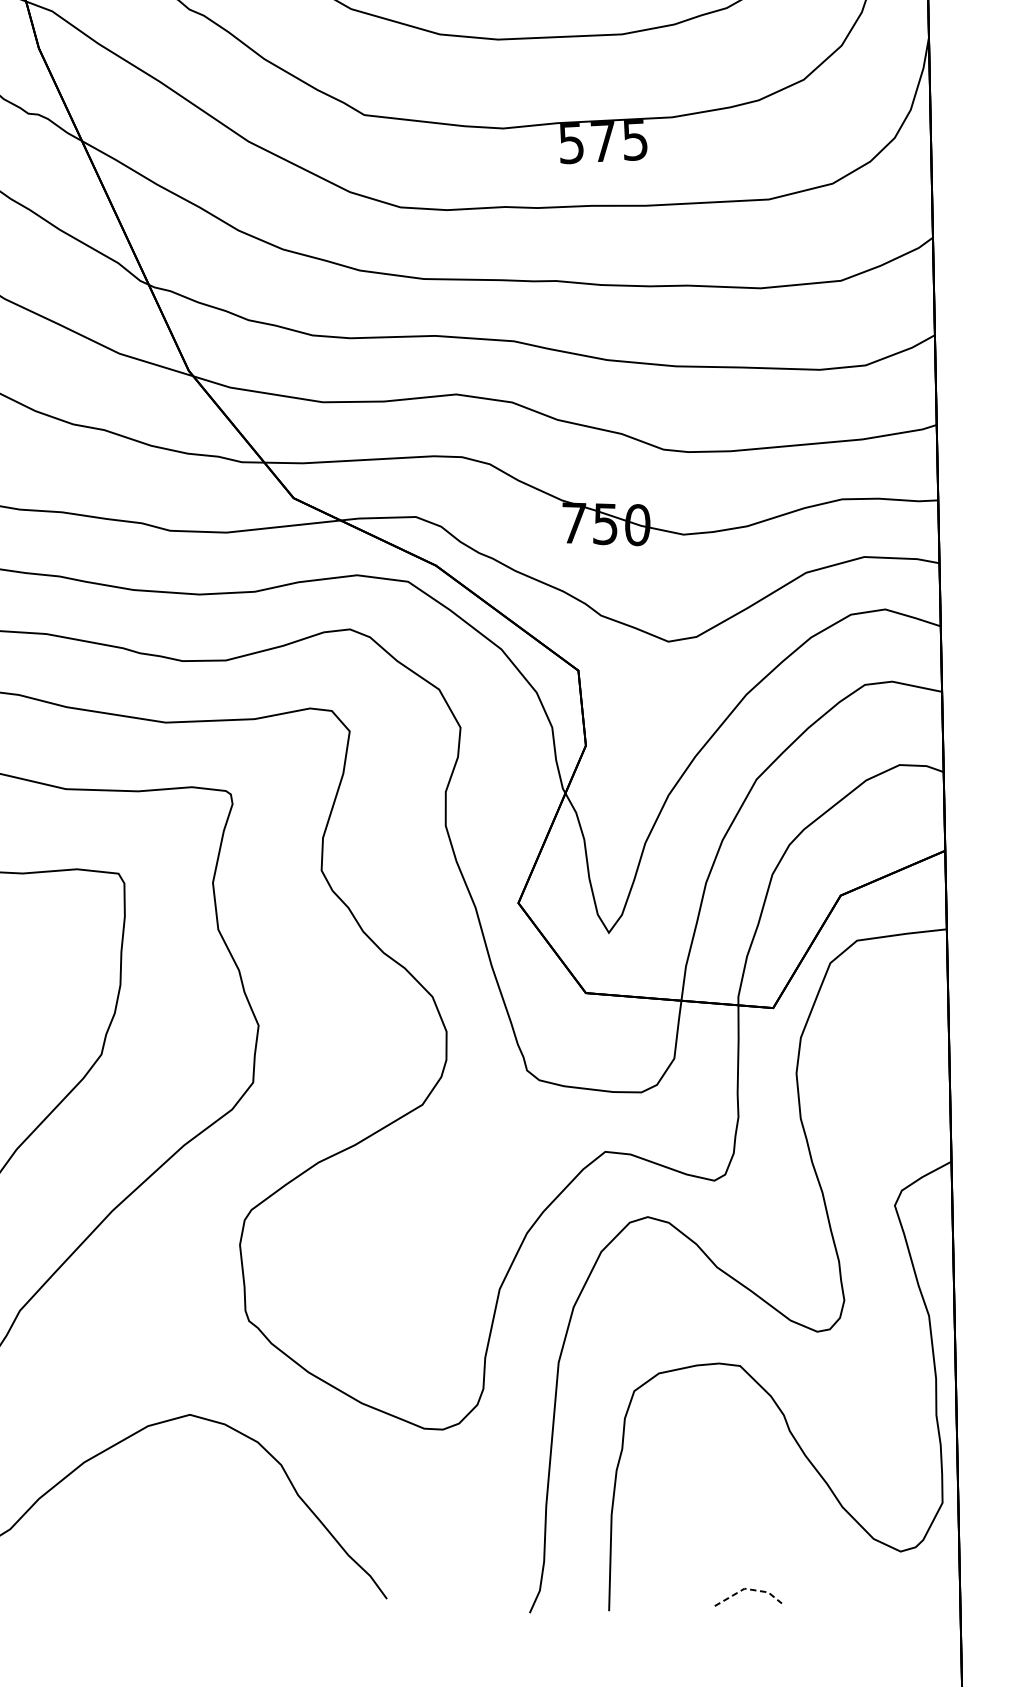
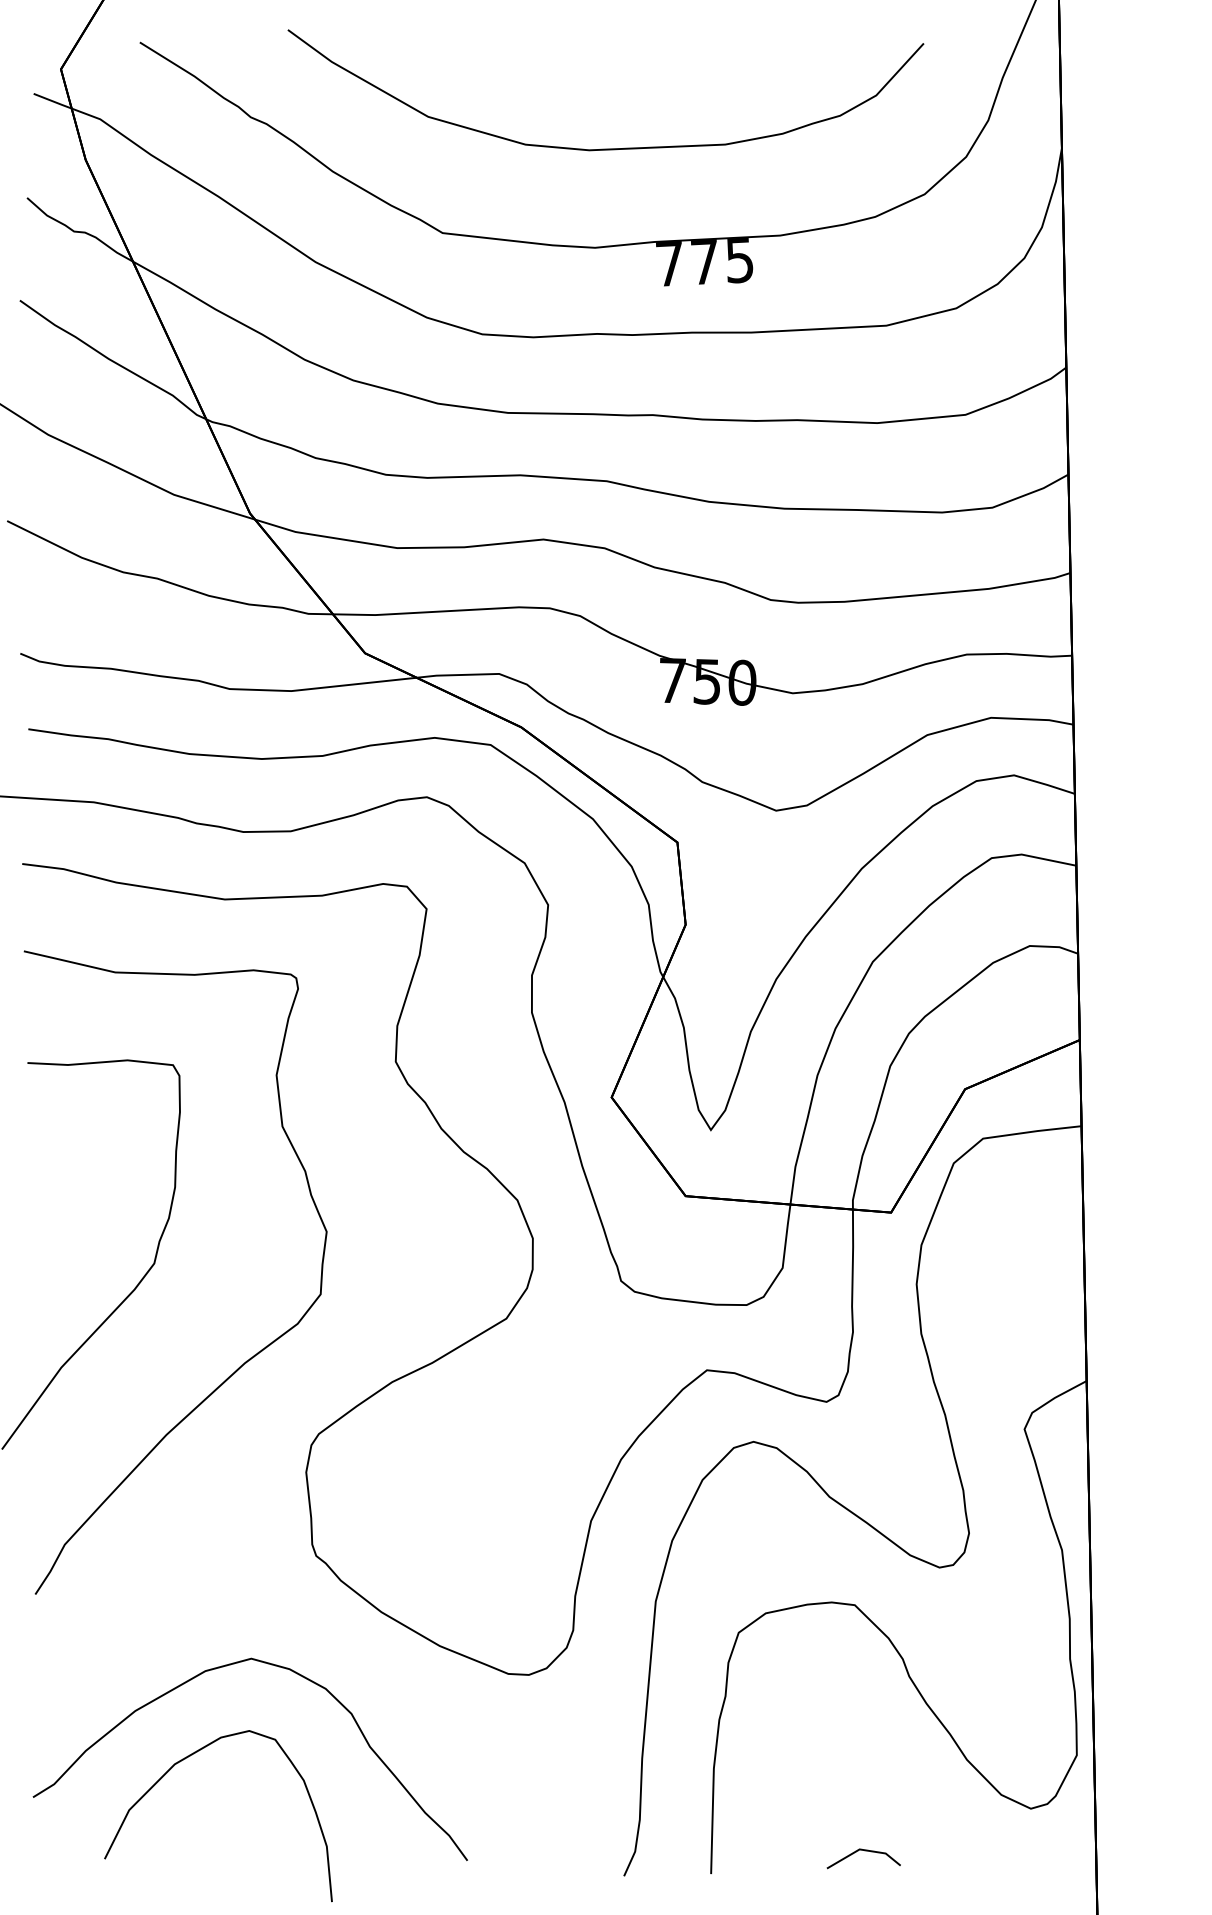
text: (571, 142) -> (669, 263), 575 -> 775
curve: (129, 1506) -> (185, 1759), added
line: (748, 1589) -> (864, 1850), dashed -> solid

